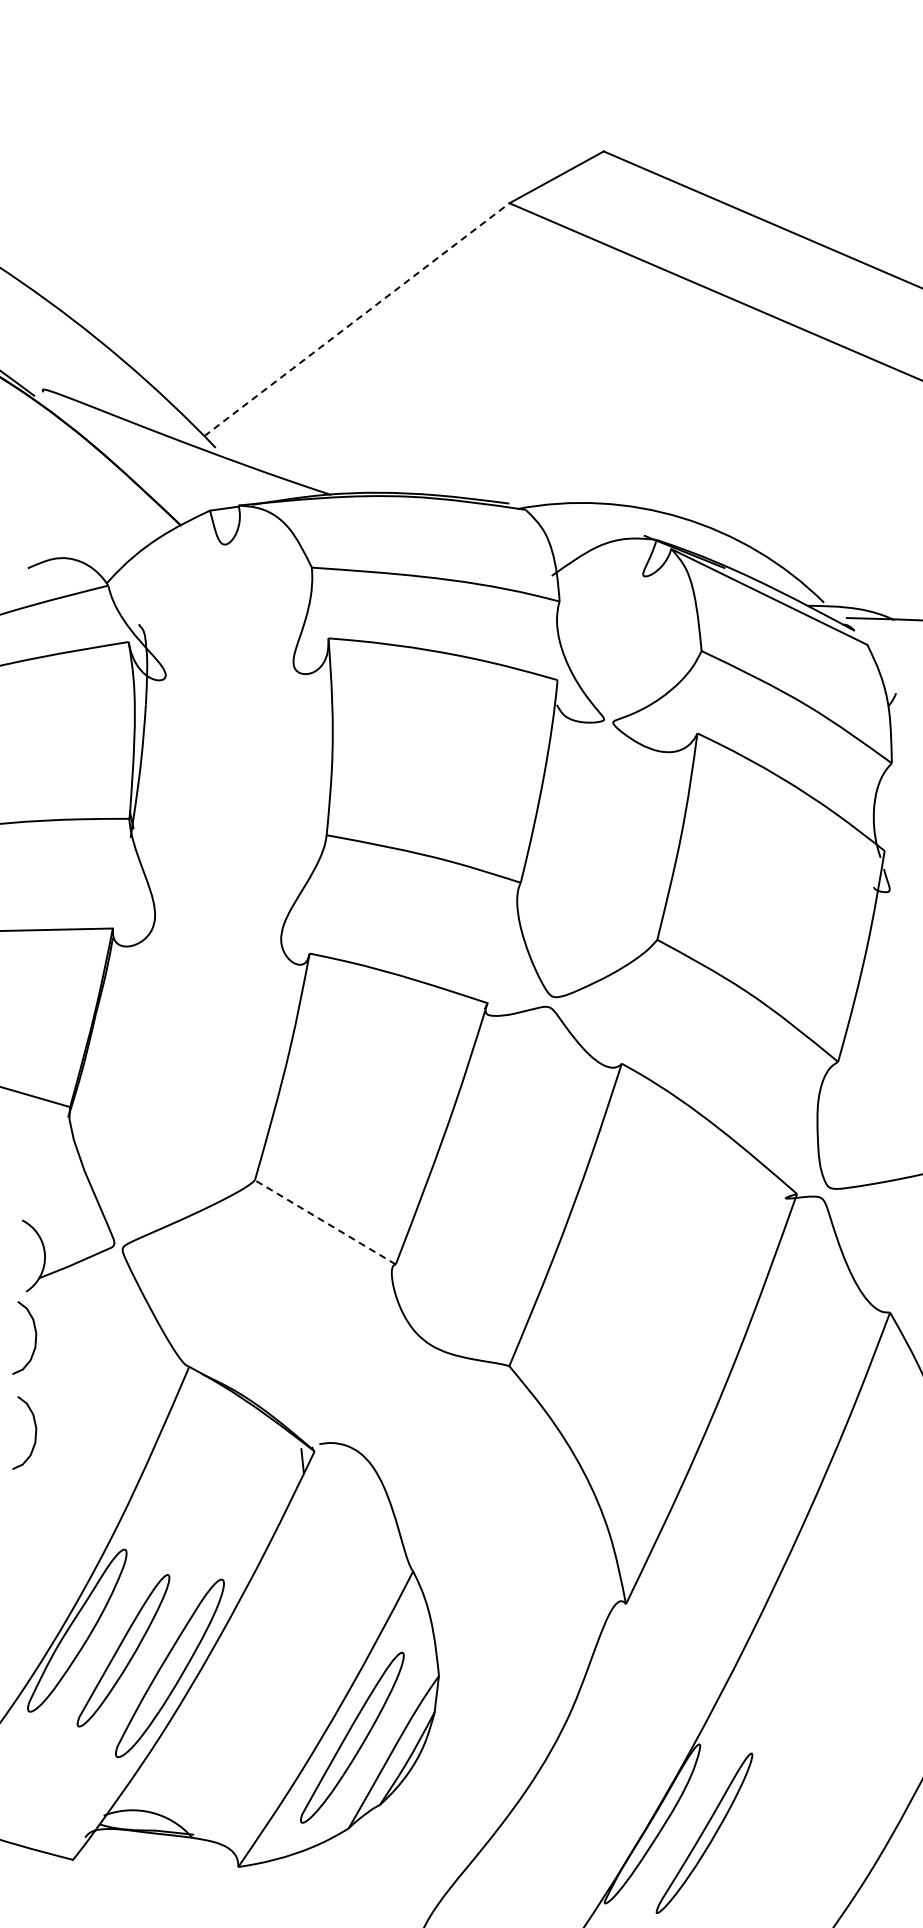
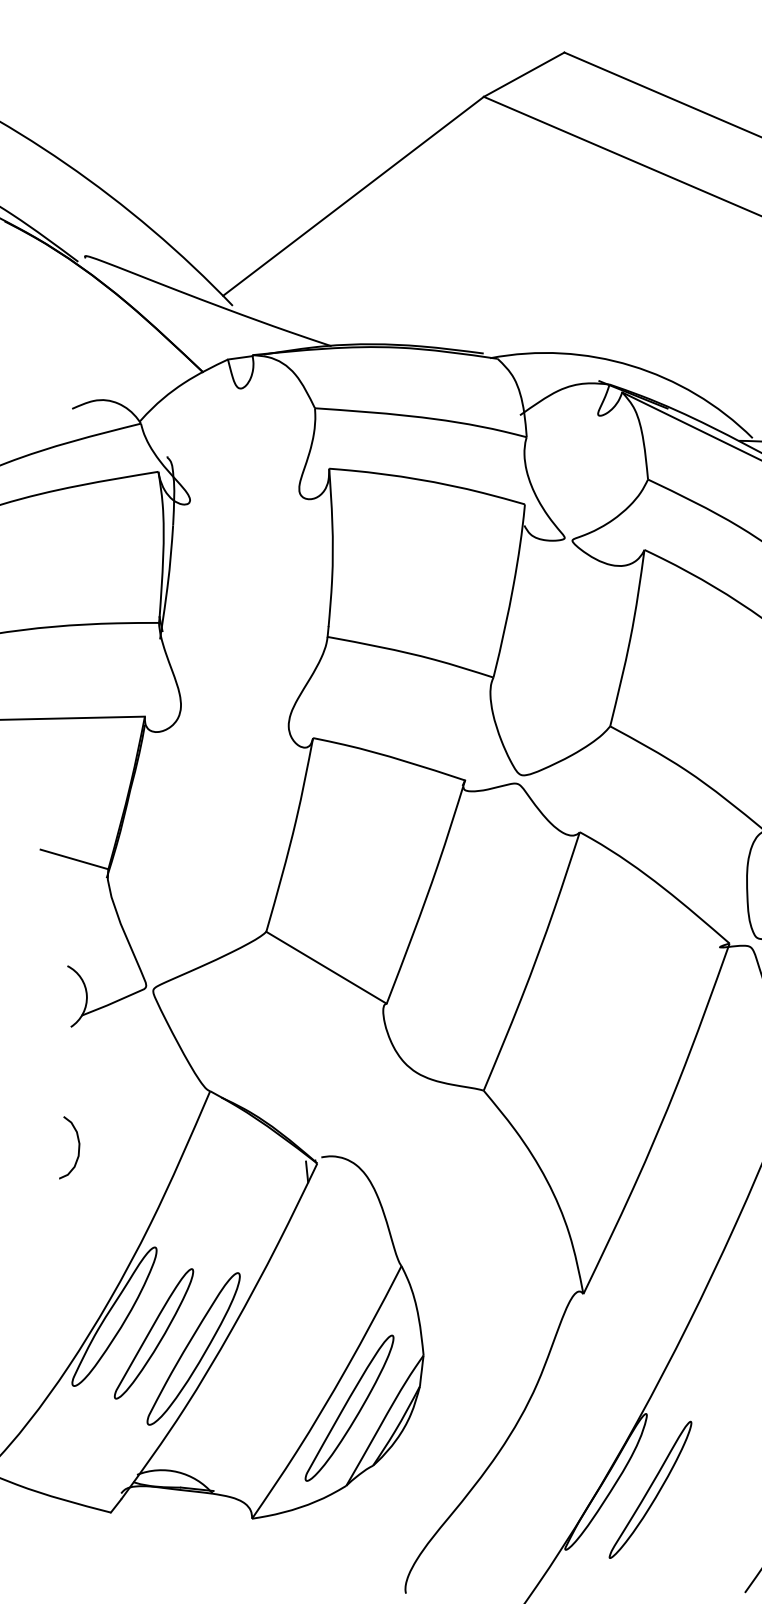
line: (356, 319) -> (353, 196), dashed -> solid
line: (324, 1222) -> (325, 967), dashed -> solid
curve: (34, 1341) -> (77, 1069), removed

